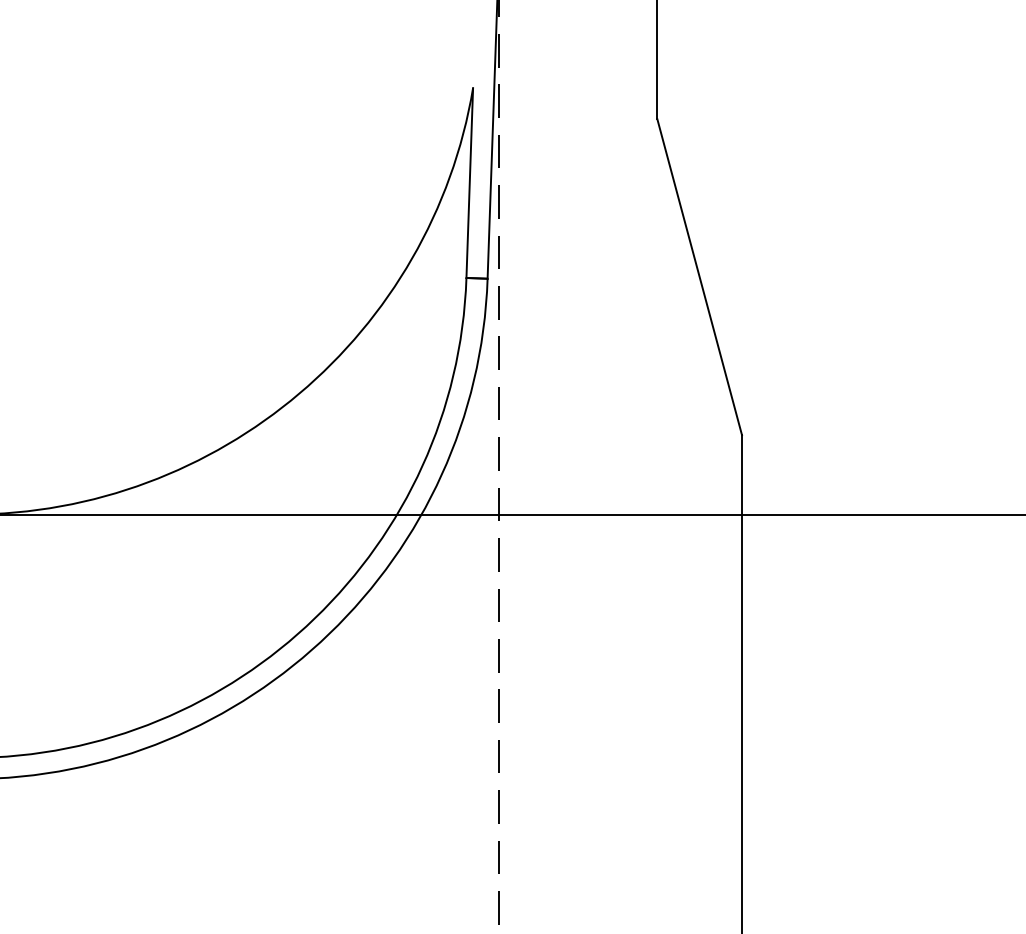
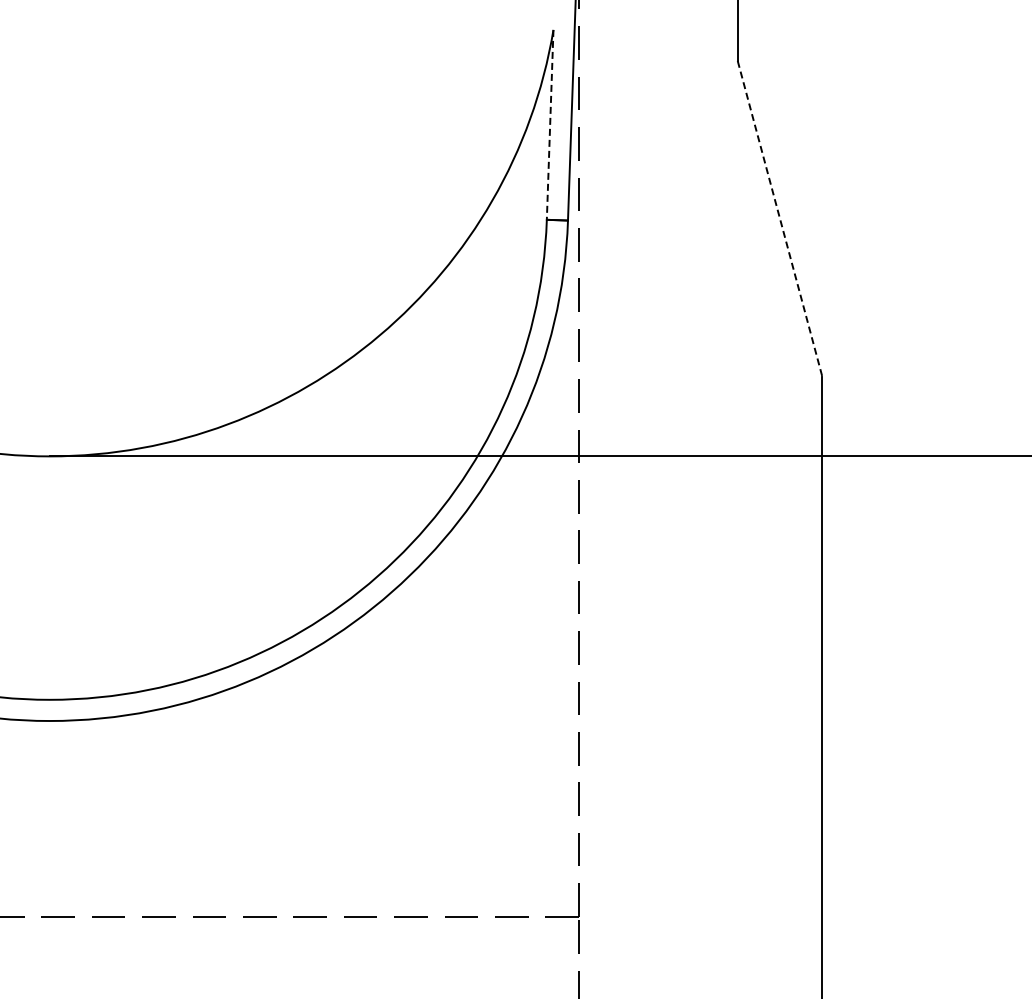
line: (470, 182) -> (550, 124), solid -> dashed
line: (700, 277) -> (780, 219), solid -> dashed

